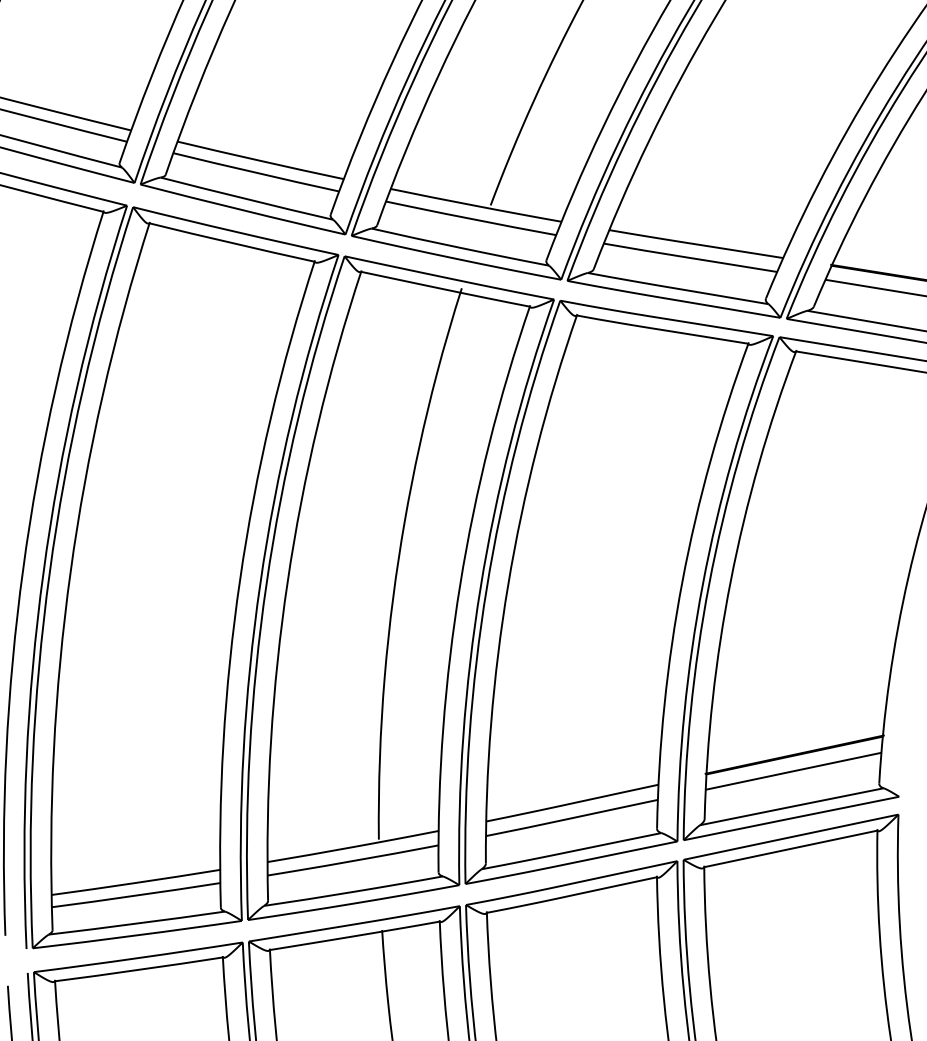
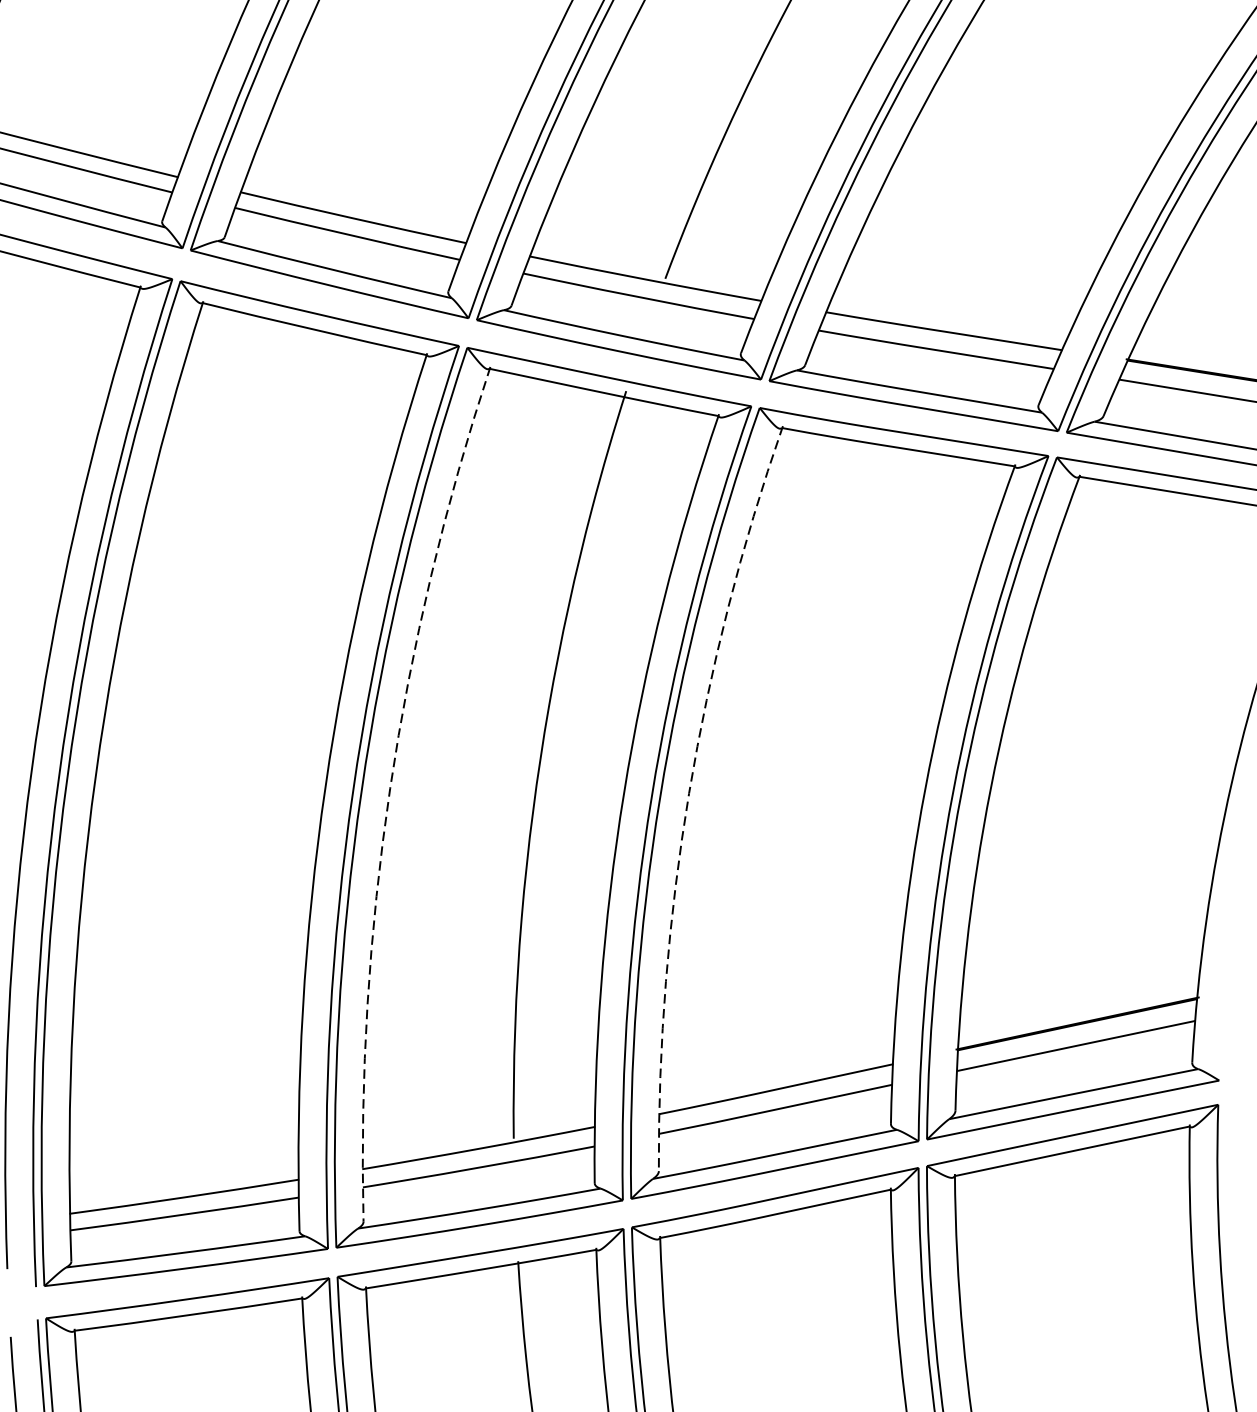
arc: (287, 581) -> (389, 788), solid -> dashed
arc: (508, 584) -> (689, 792), solid -> dashed

